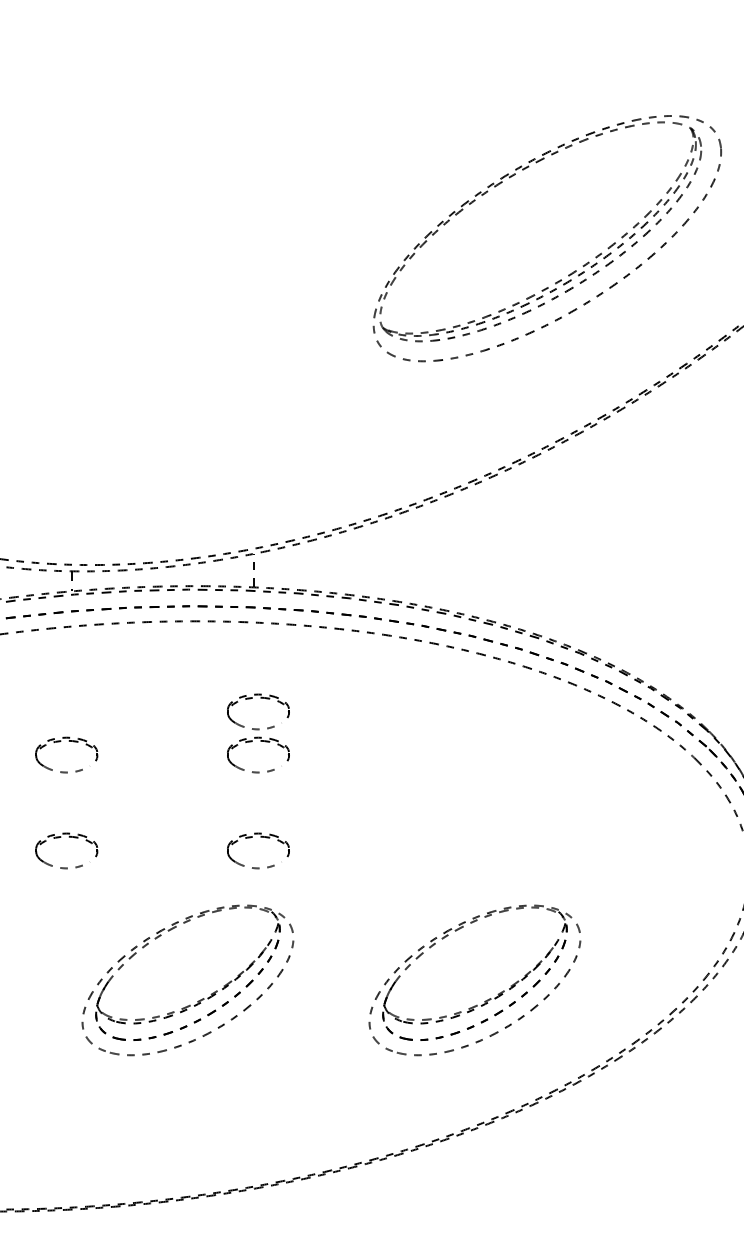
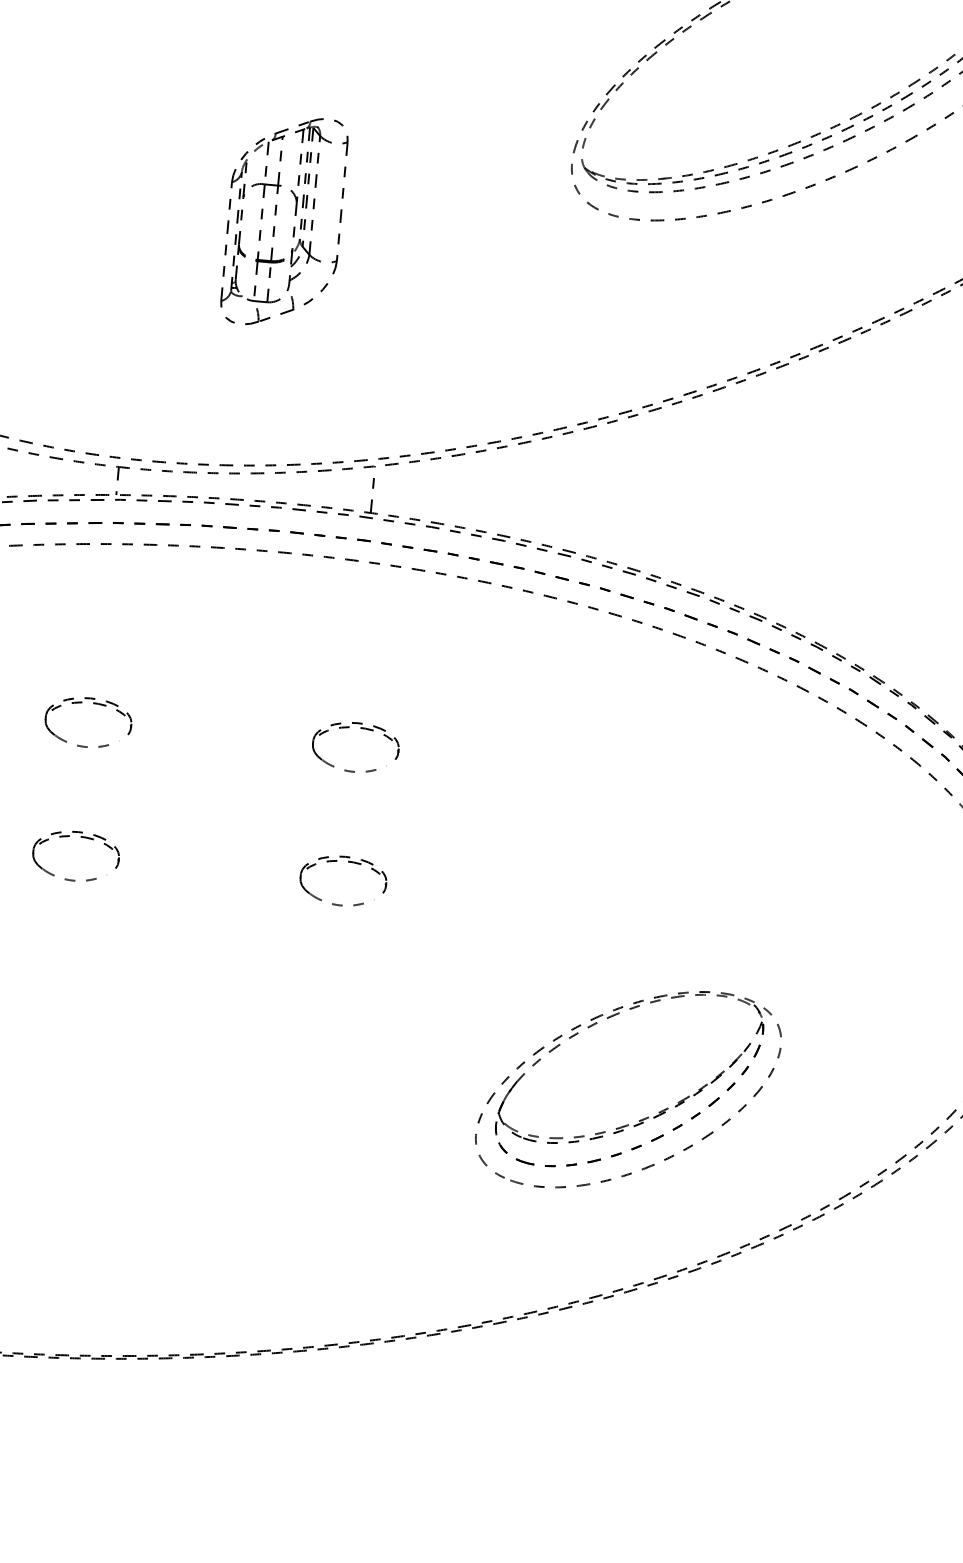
part: (166, 381) -> (275, 214), added
part: (260, 698) -> (365, 668), removed
part: (198, 1000) -> (240, 1081), removed

